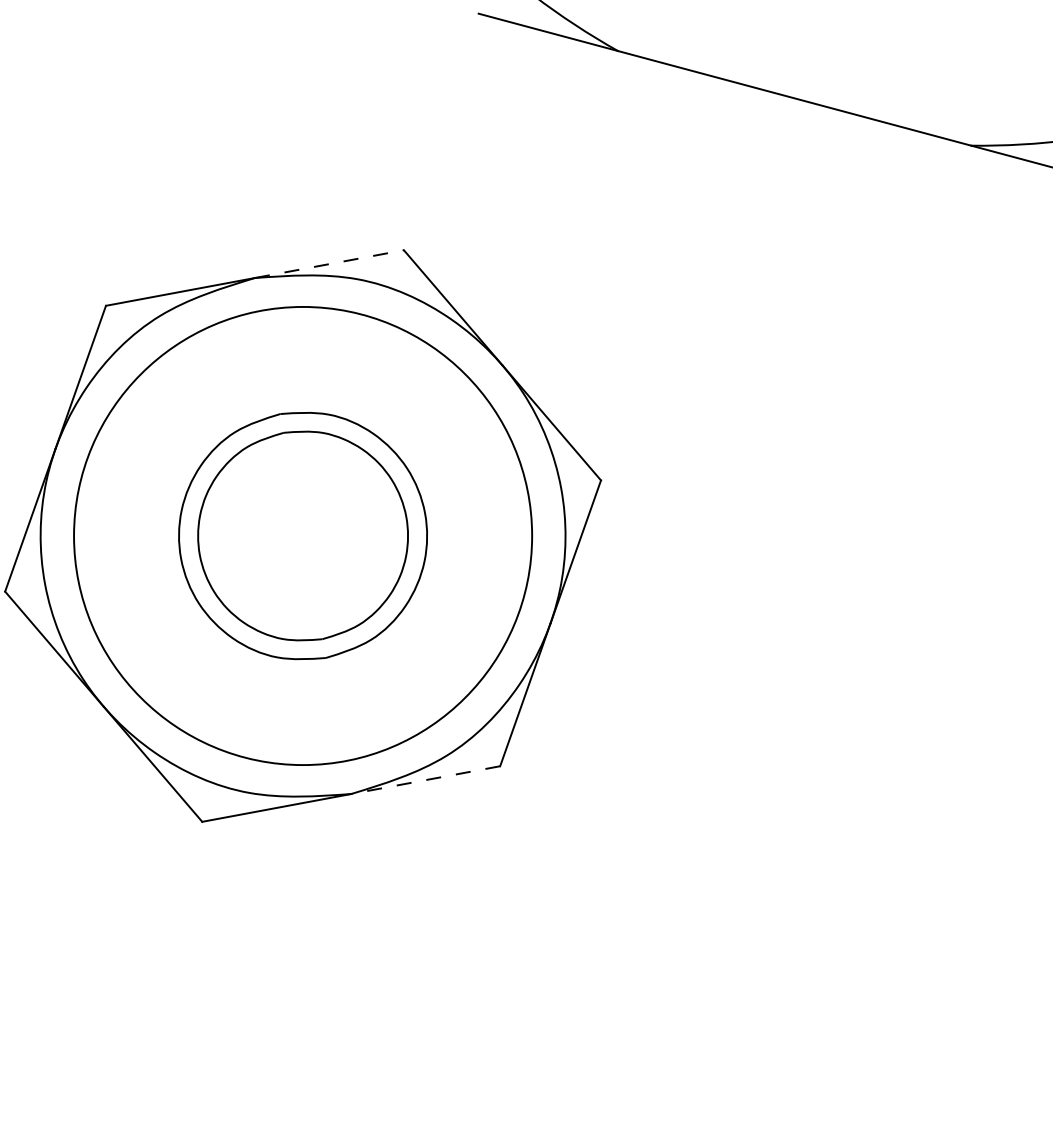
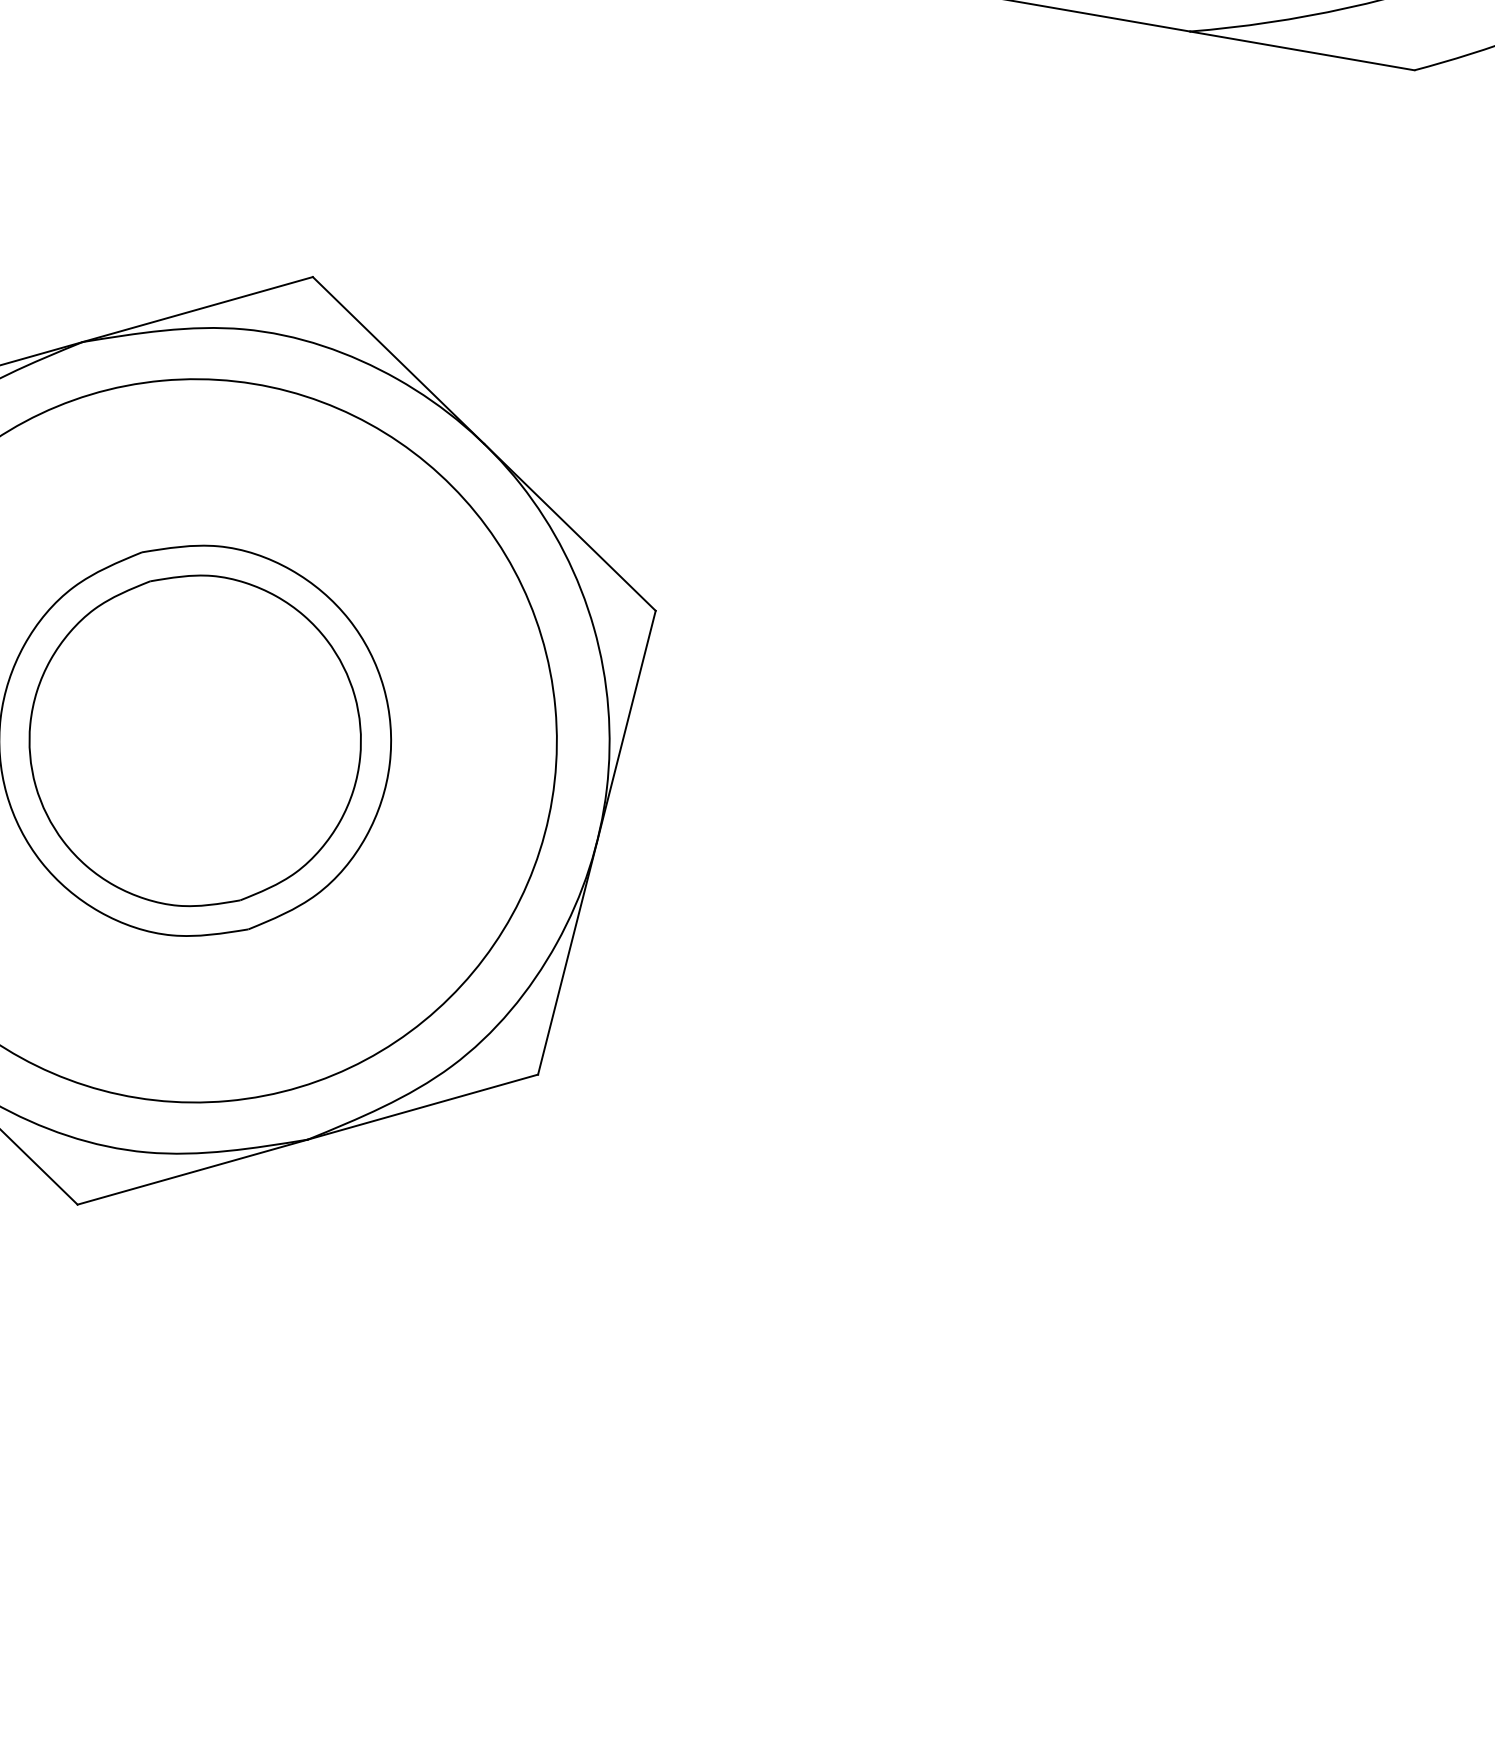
line: (329, 264) -> (197, 310), dashed -> solid
line: (425, 780) -> (422, 1107), dashed -> solid

